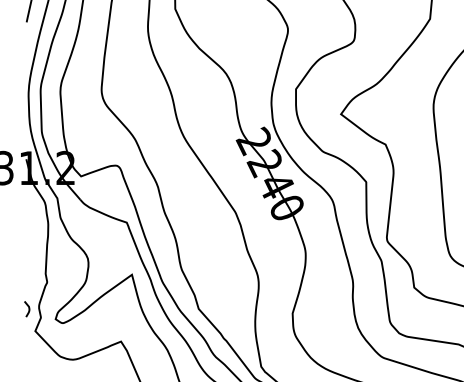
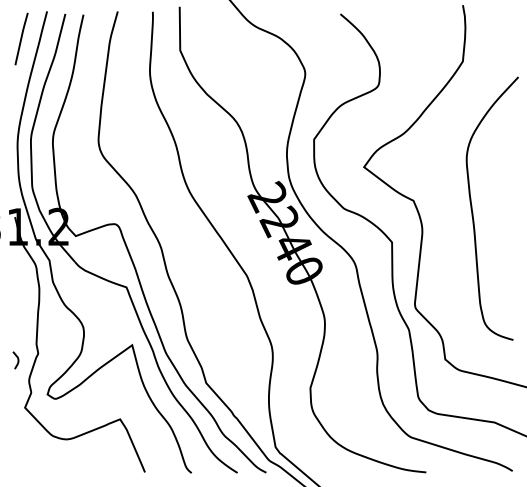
curve: (28, 309) -> (17, 360), moved

